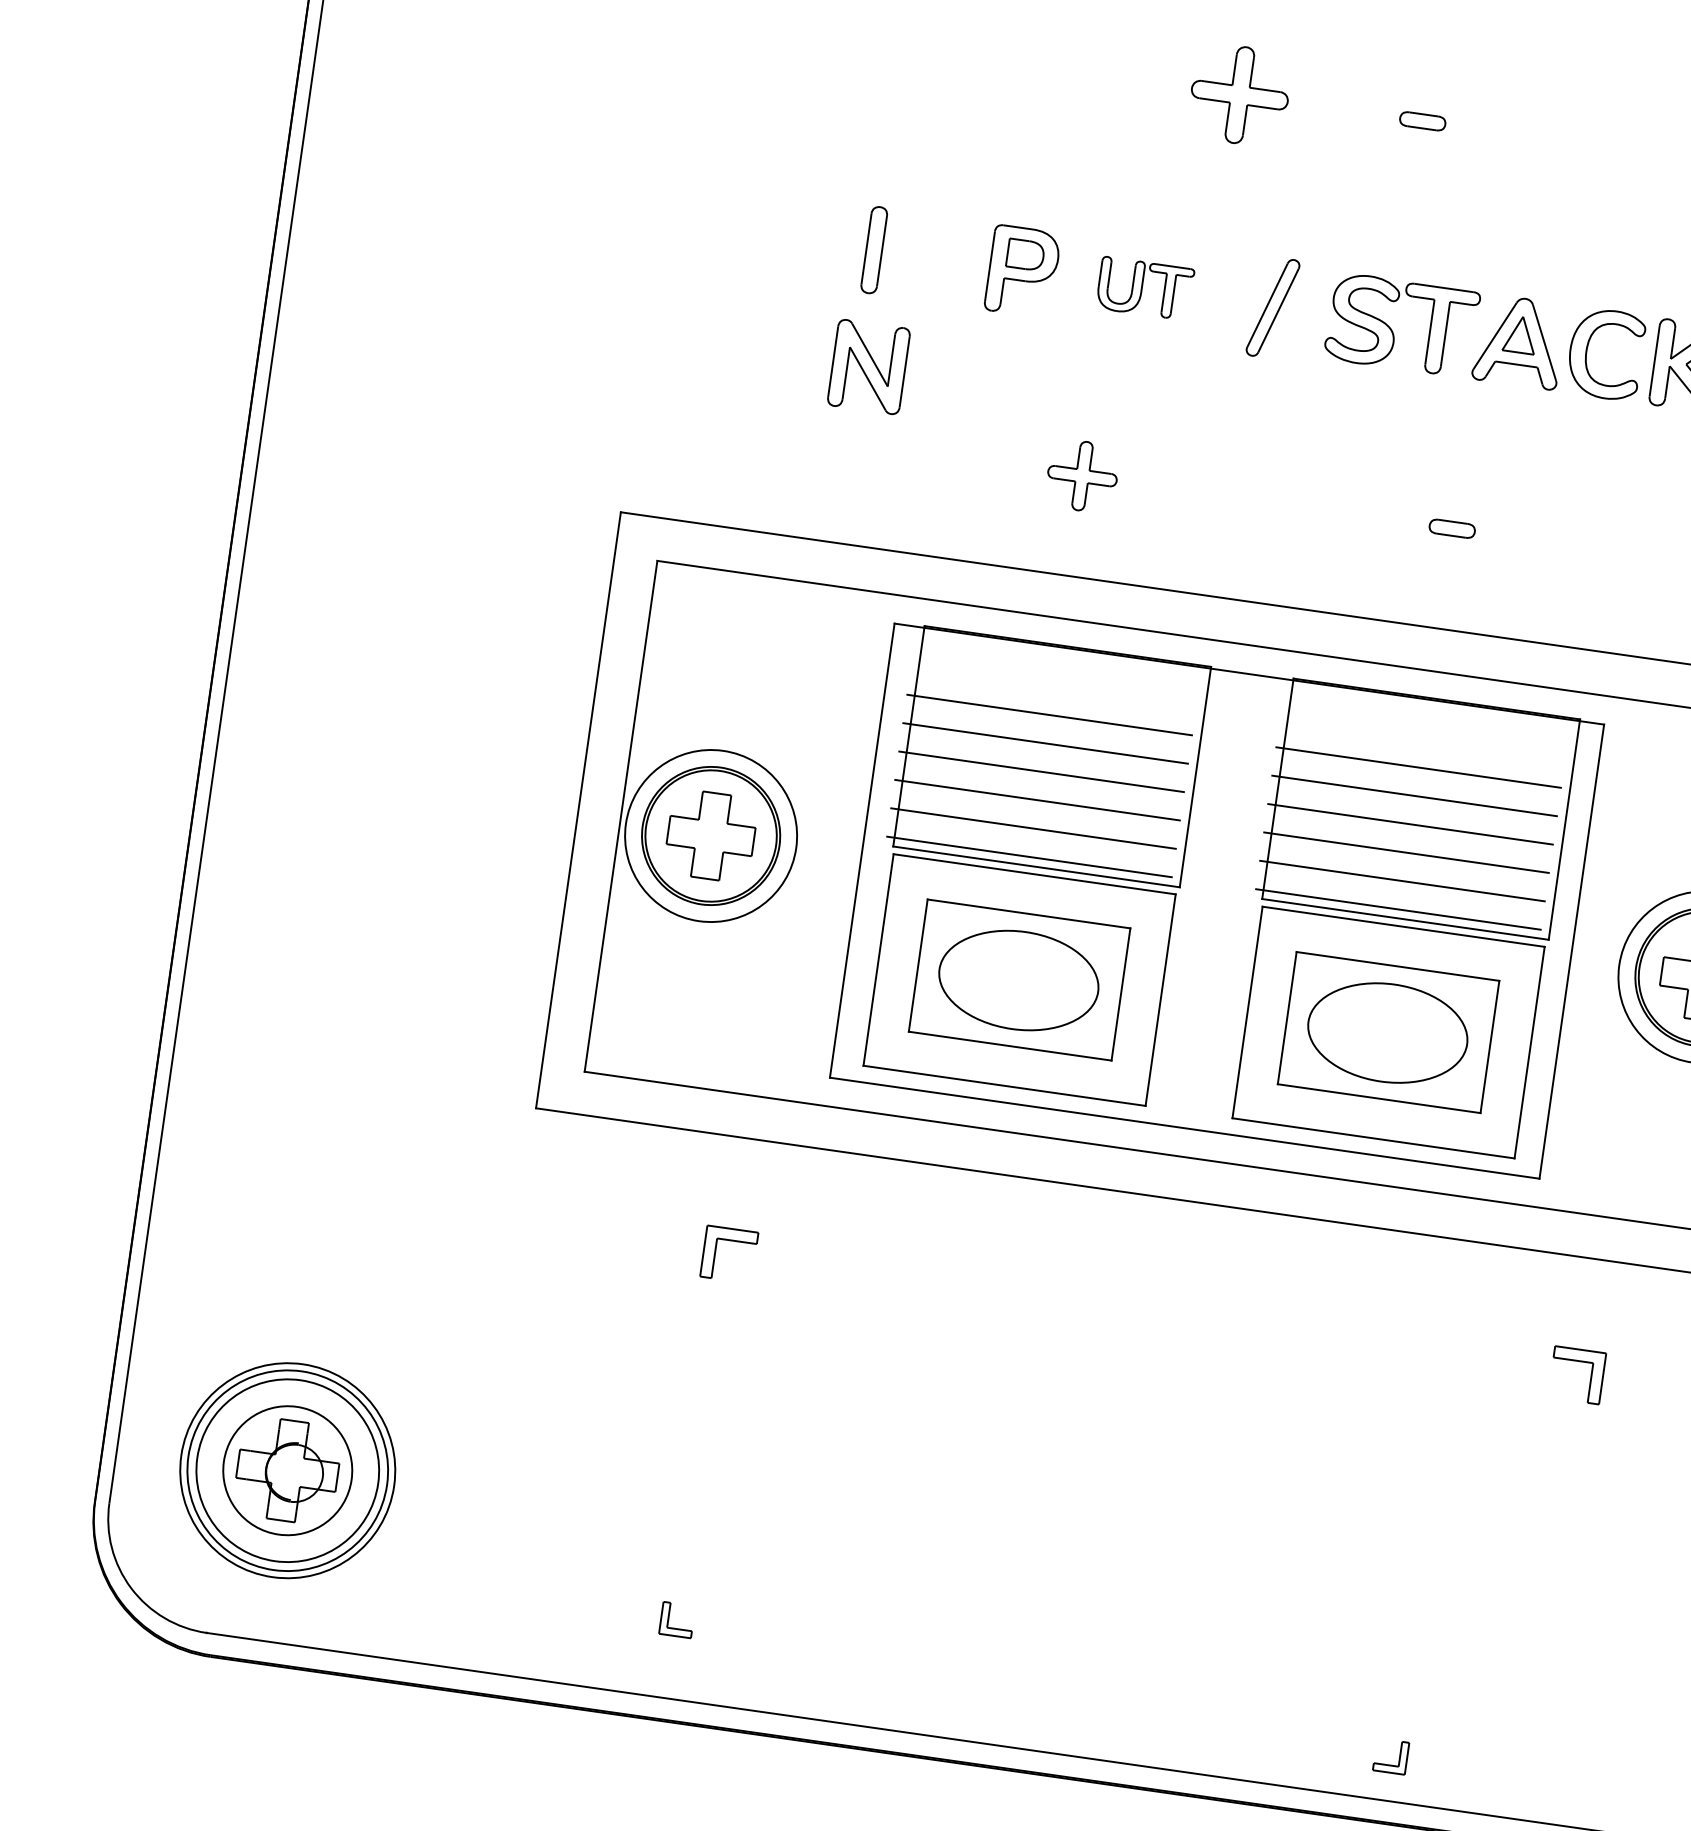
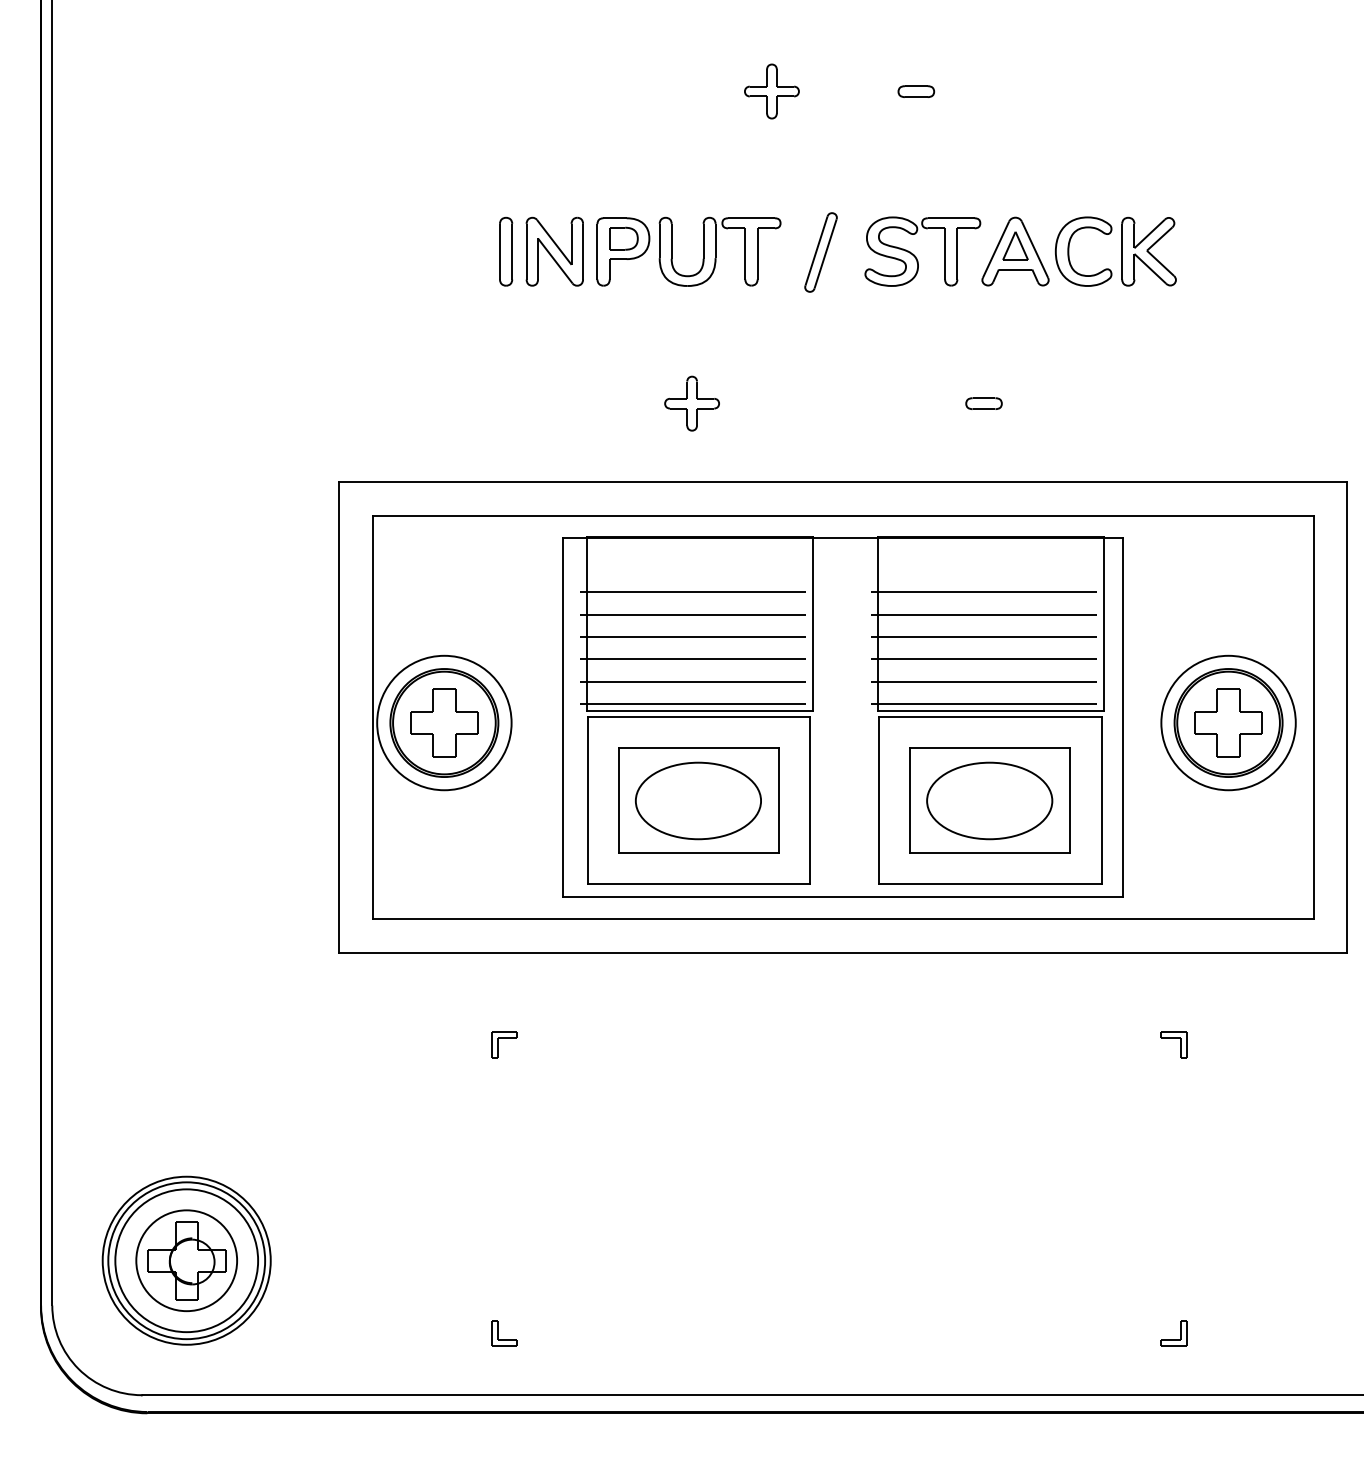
part: (1239, 95) -> (771, 91), size x0.71
part: (1144, 288) -> (719, 251), size x1.67
part: (868, 366) -> (554, 251), moved
part: (729, 1254) -> (504, 1044), size x0.62
part: (1576, 1374) -> (1173, 1044), size x0.62
part: (1390, 1756) -> (1173, 1333), moved

